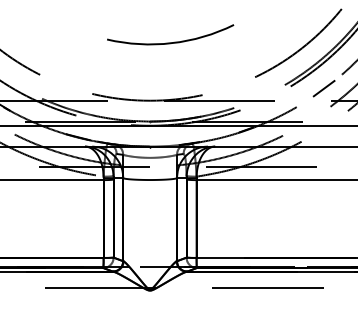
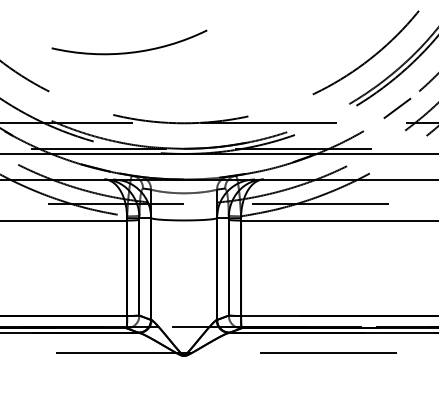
arc: (170, 42) -> (129, 51), moved

